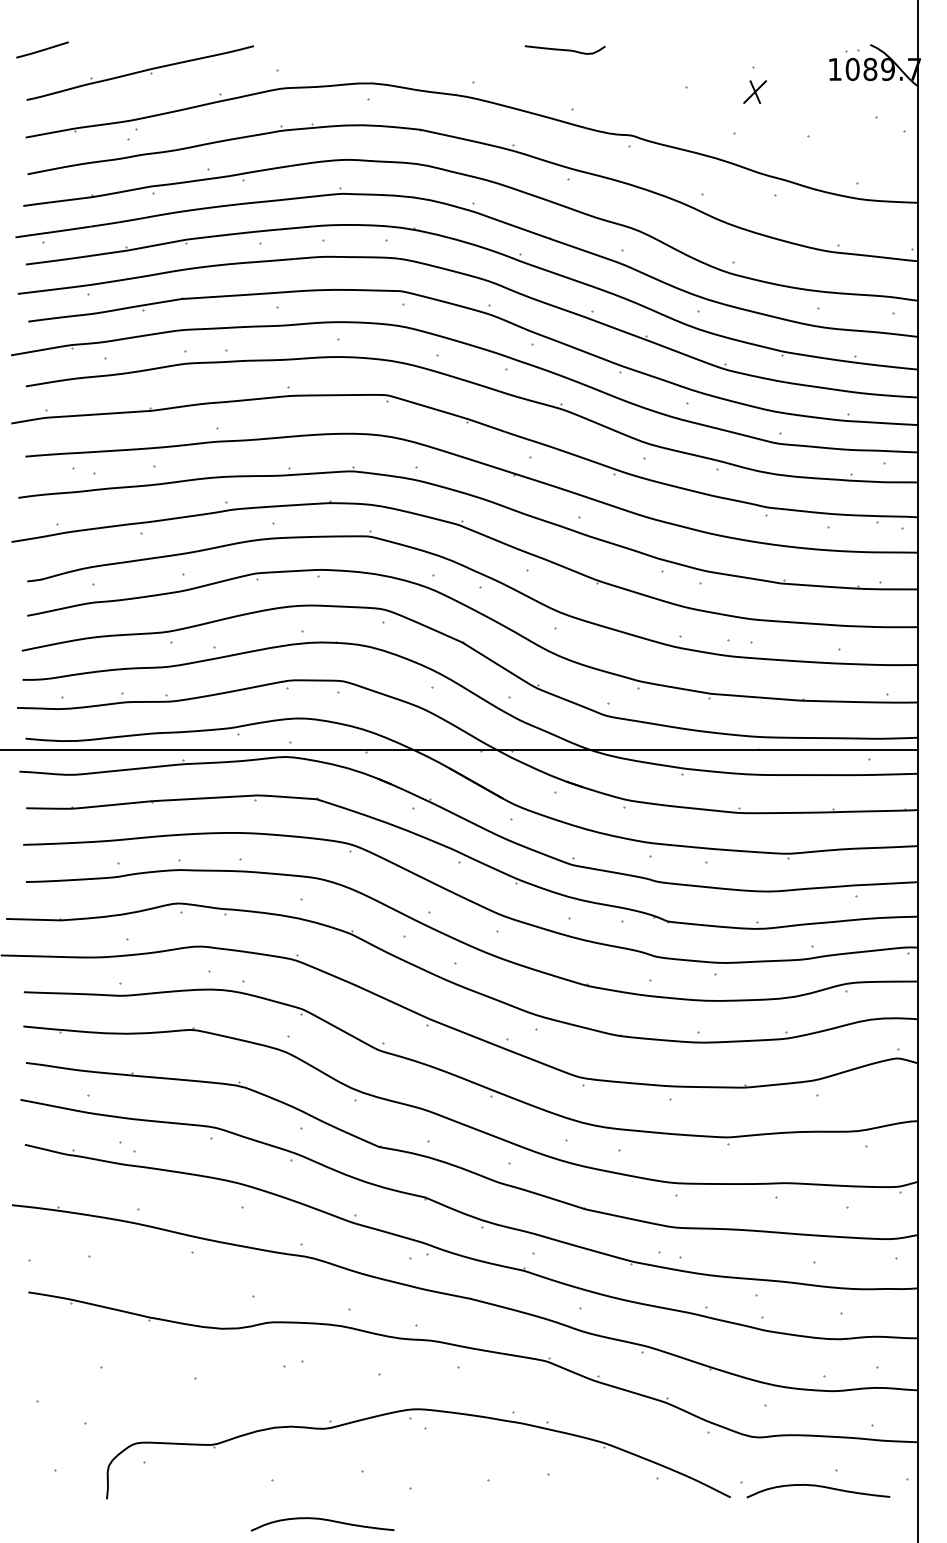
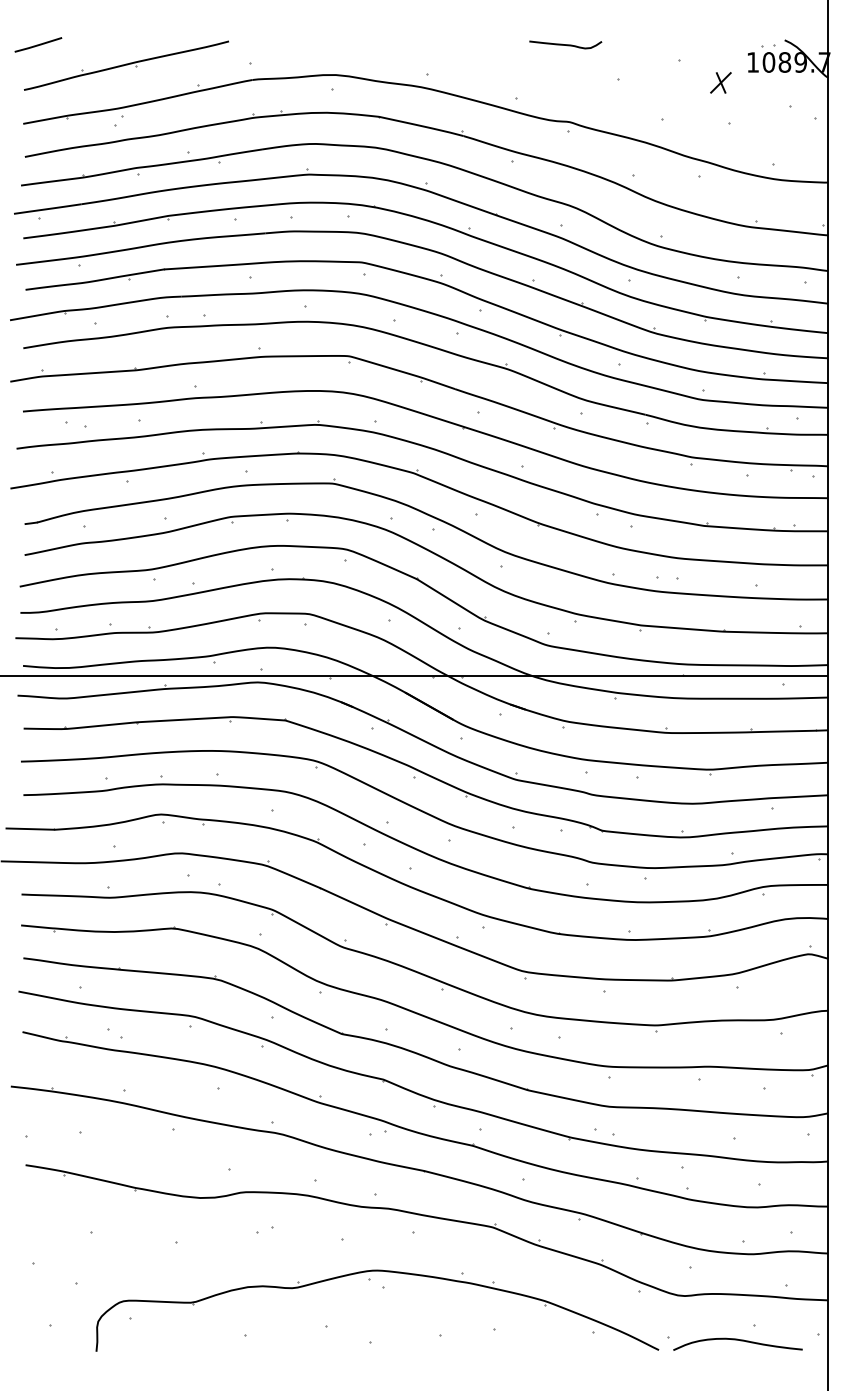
curve: (564, 49) -> (565, 44), moved
part: (754, 91) -> (720, 82), moved
curve: (322, 1520) -> (290, 1370), removed

